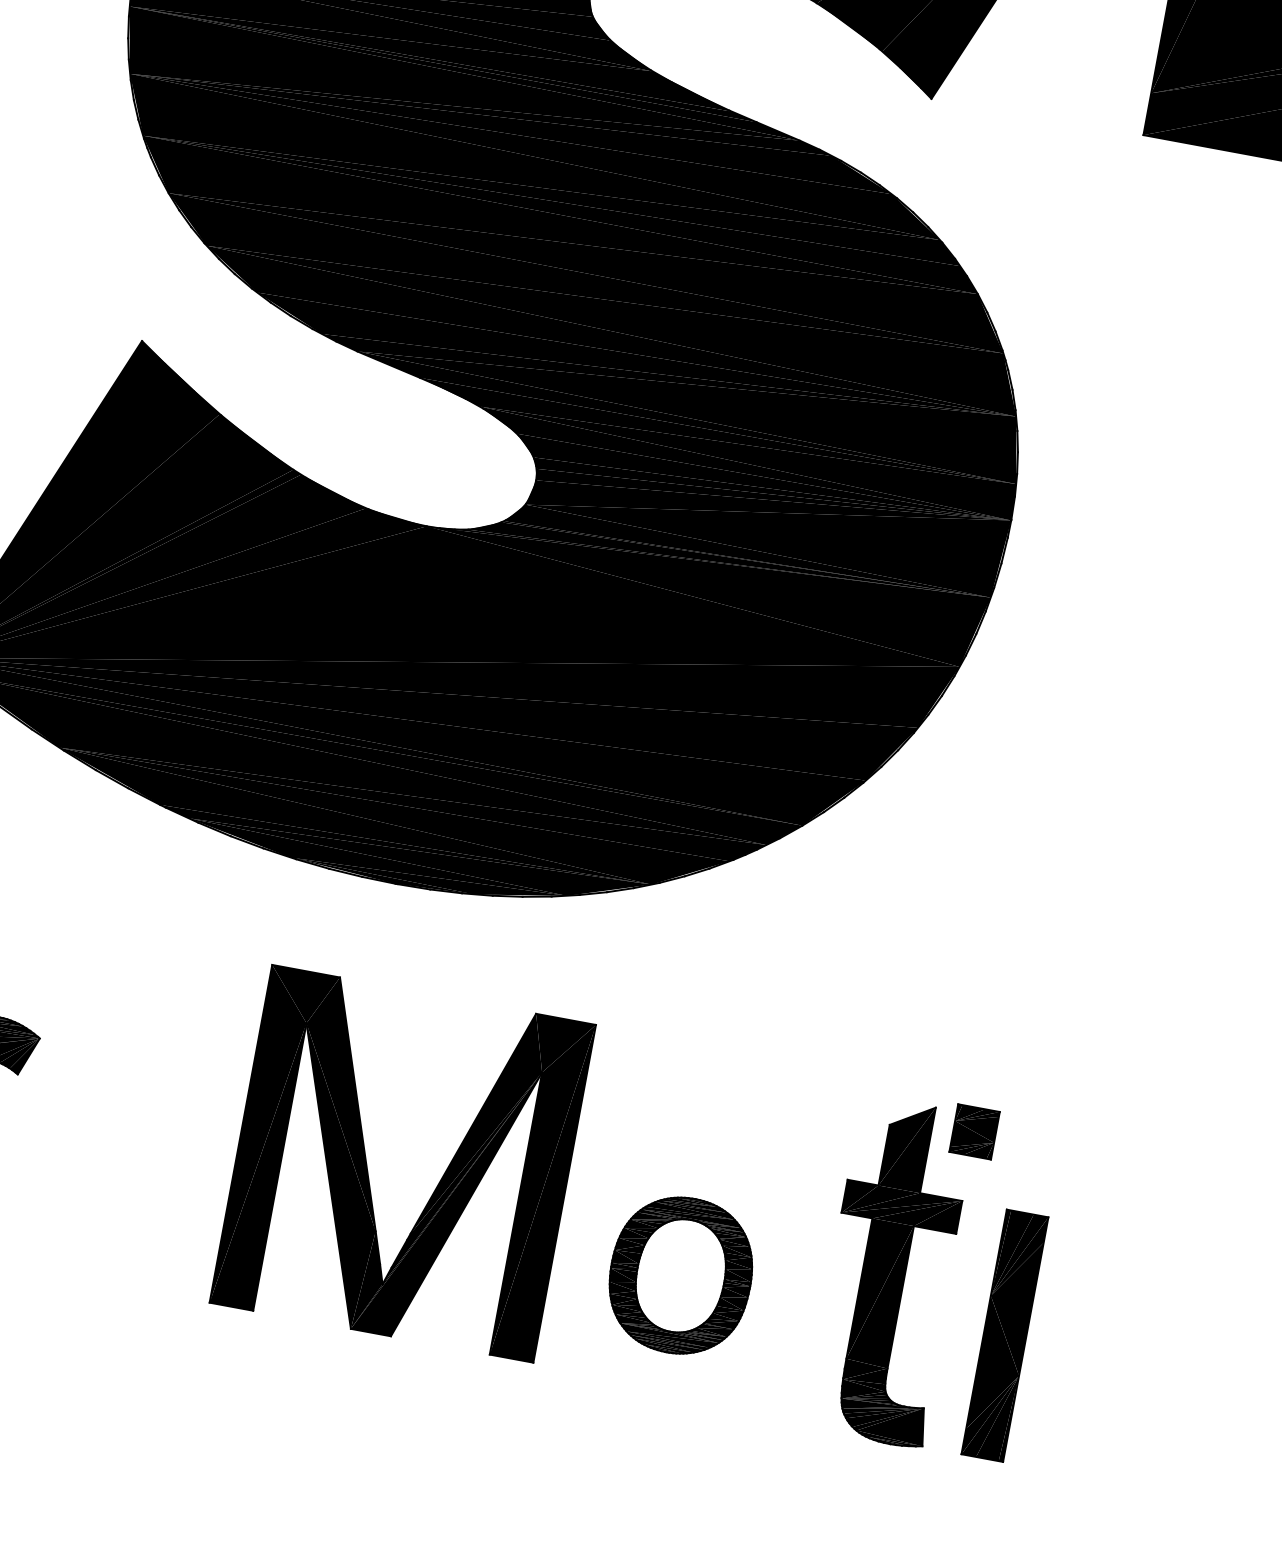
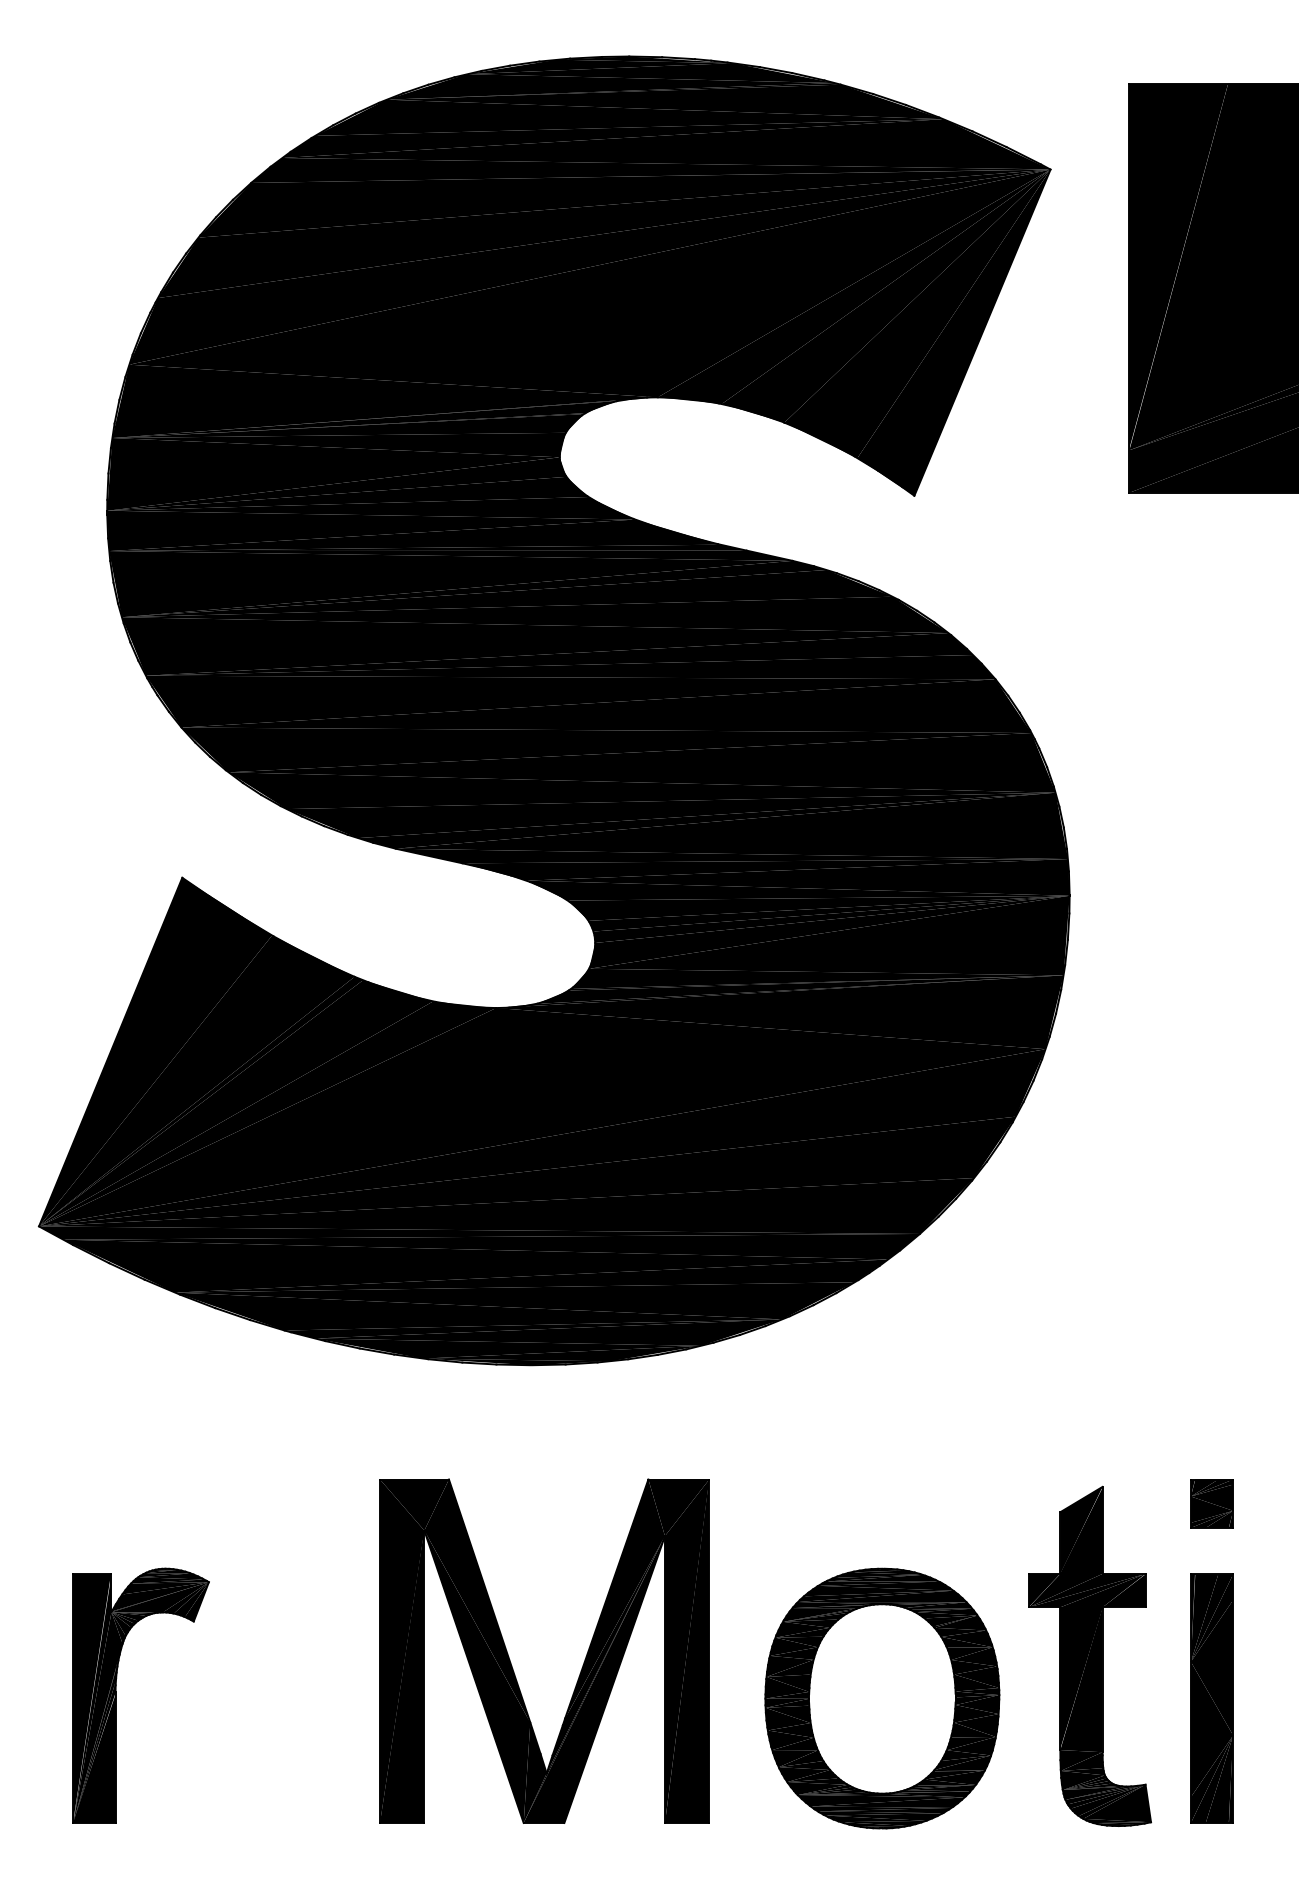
part: (974, 1131) -> (1211, 1503), moved
part: (368, 1168) -> (511, 1662), moved
part: (680, 1275) -> (882, 1698), size x1.67

